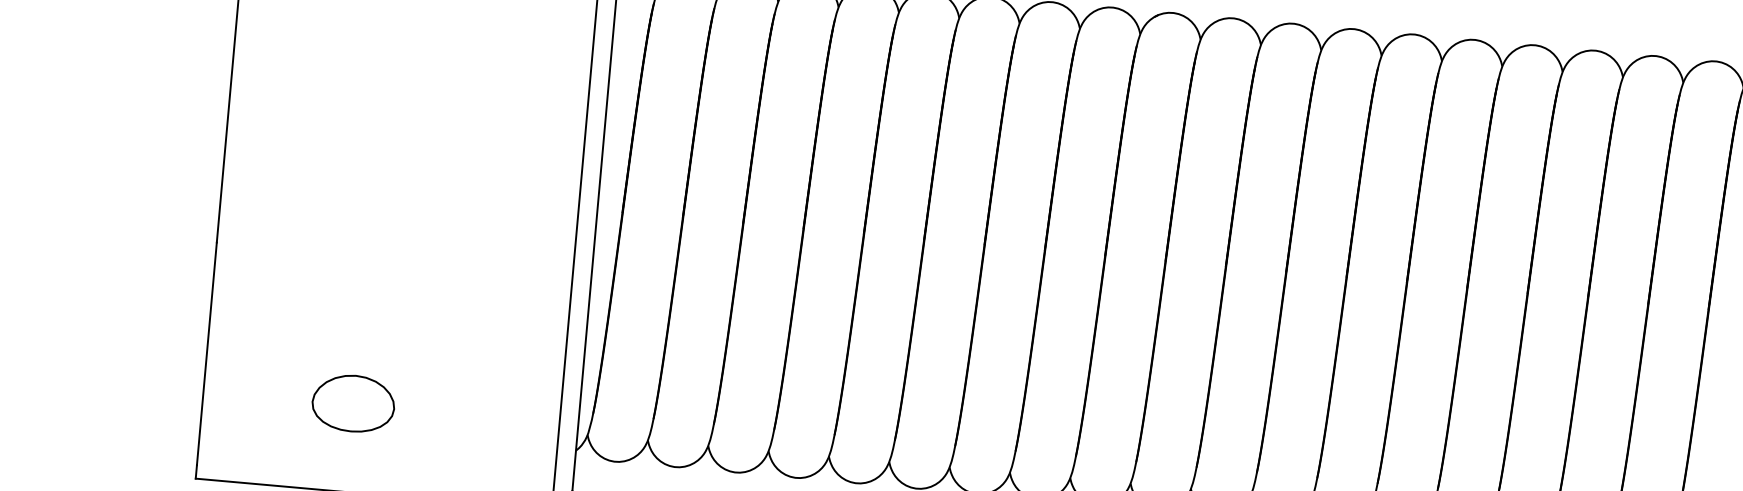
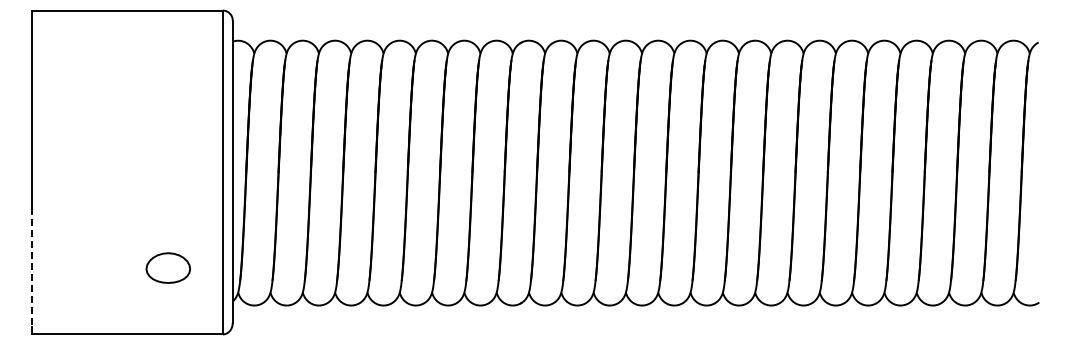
line: (207, 353) -> (32, 267), solid -> dashed
part: (353, 402) -> (168, 267), moved

